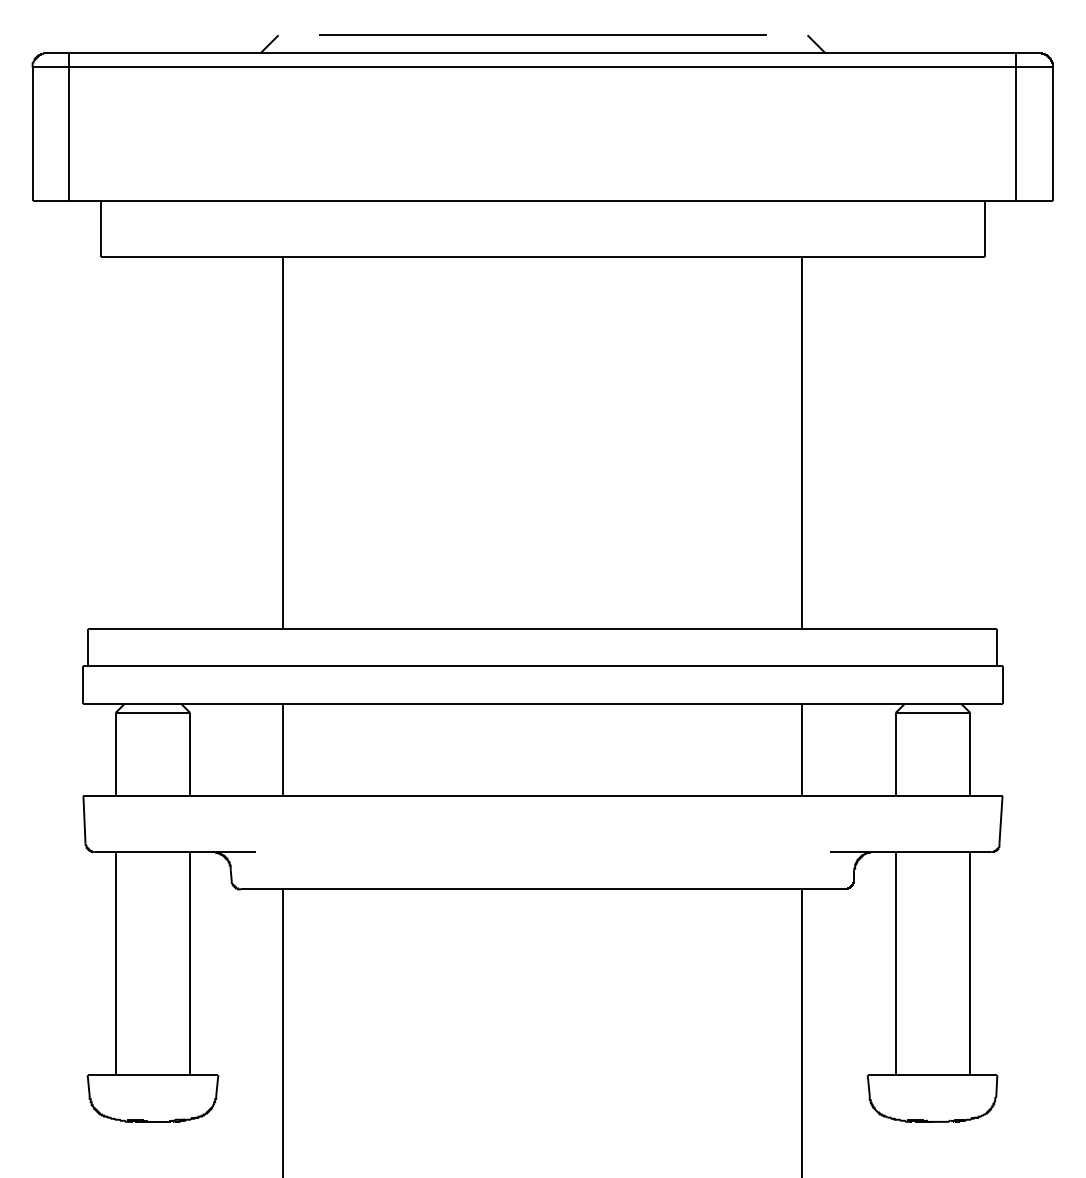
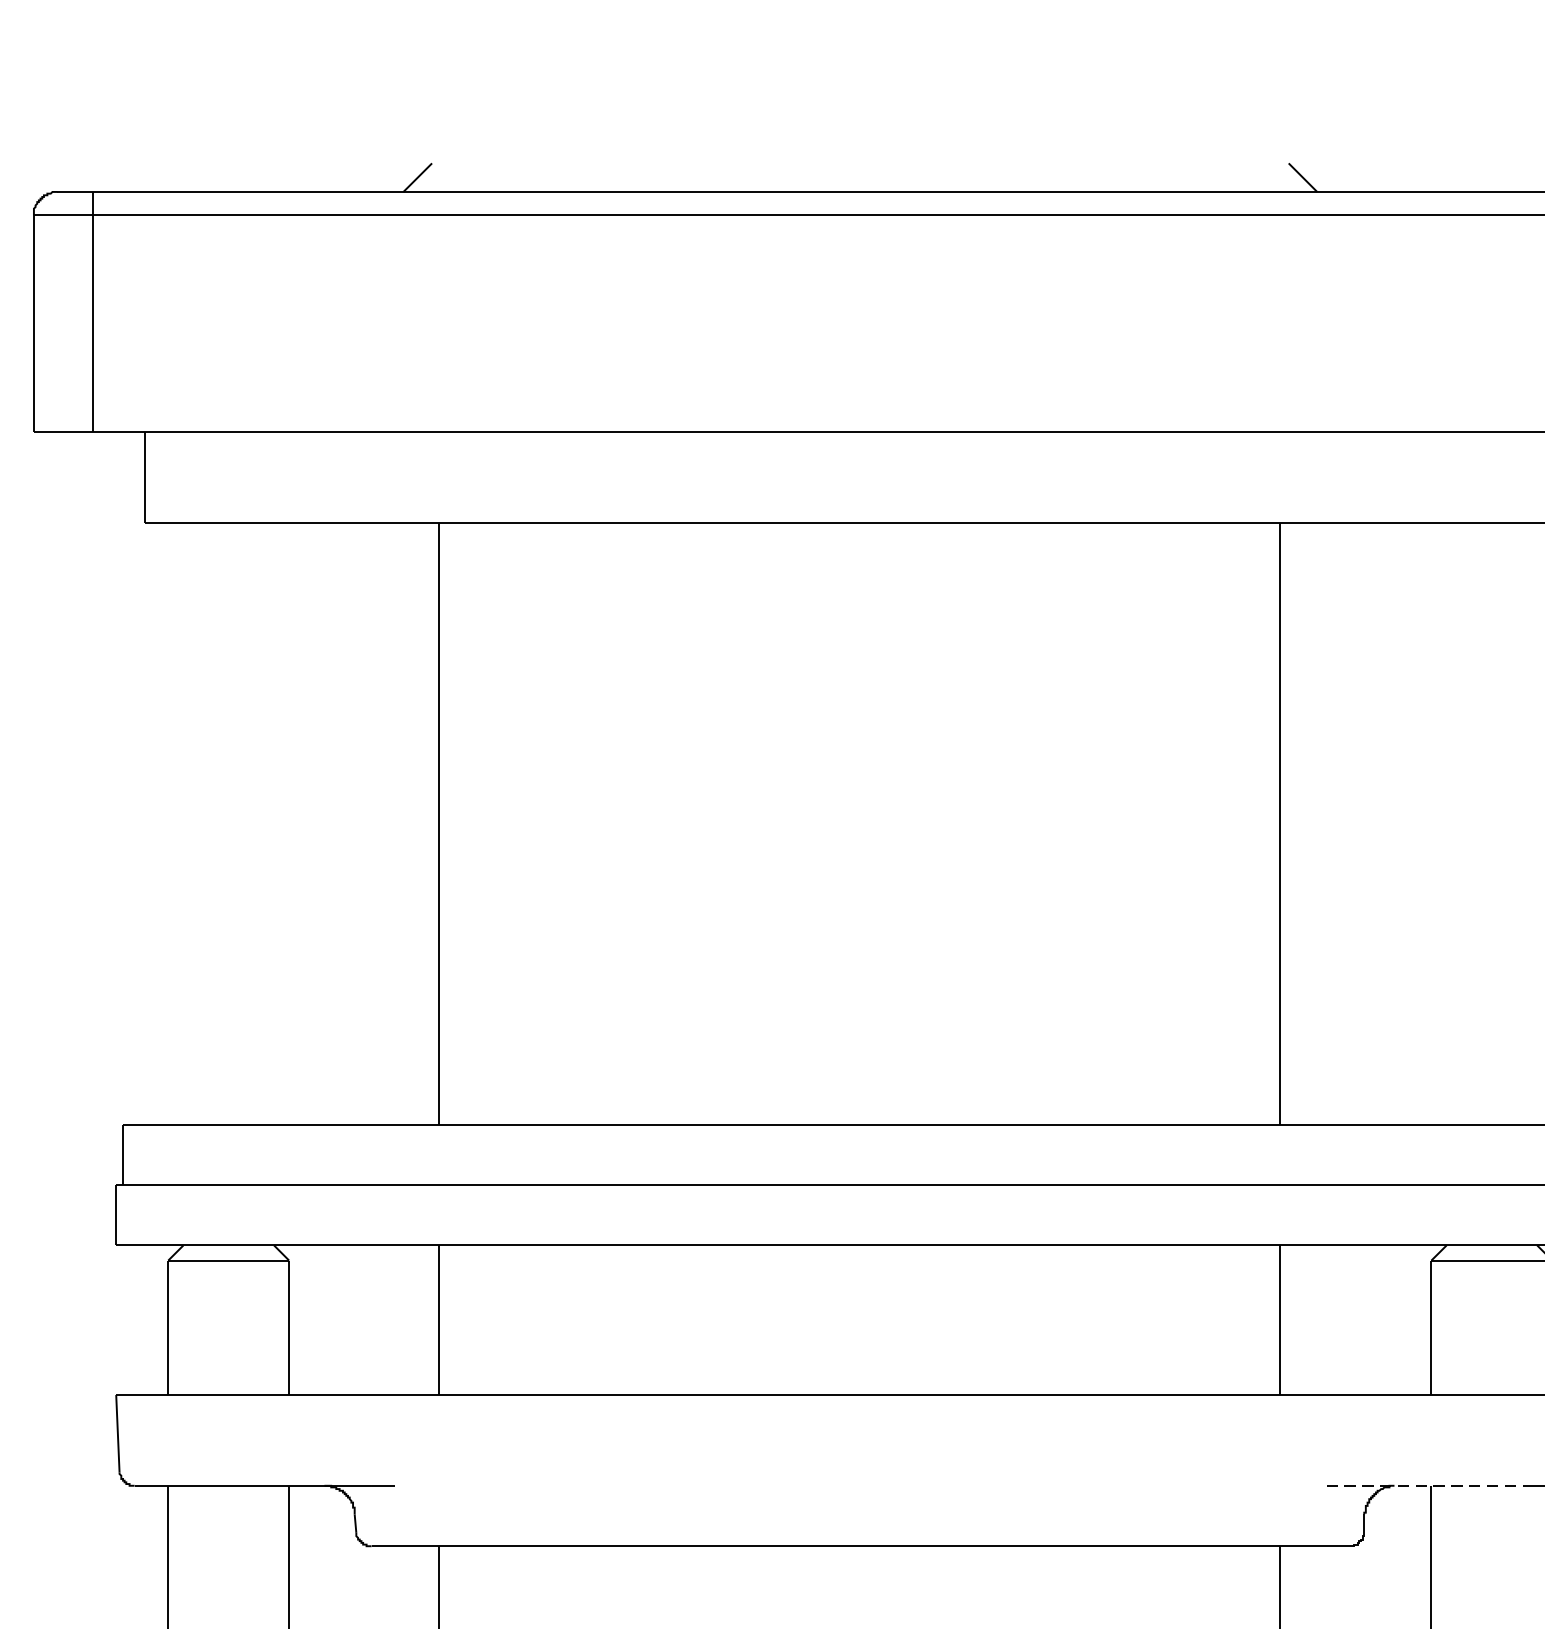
line: (542, 34) -> (859, 162), removed
line: (894, 852) -> (1429, 1486), solid -> dashed

